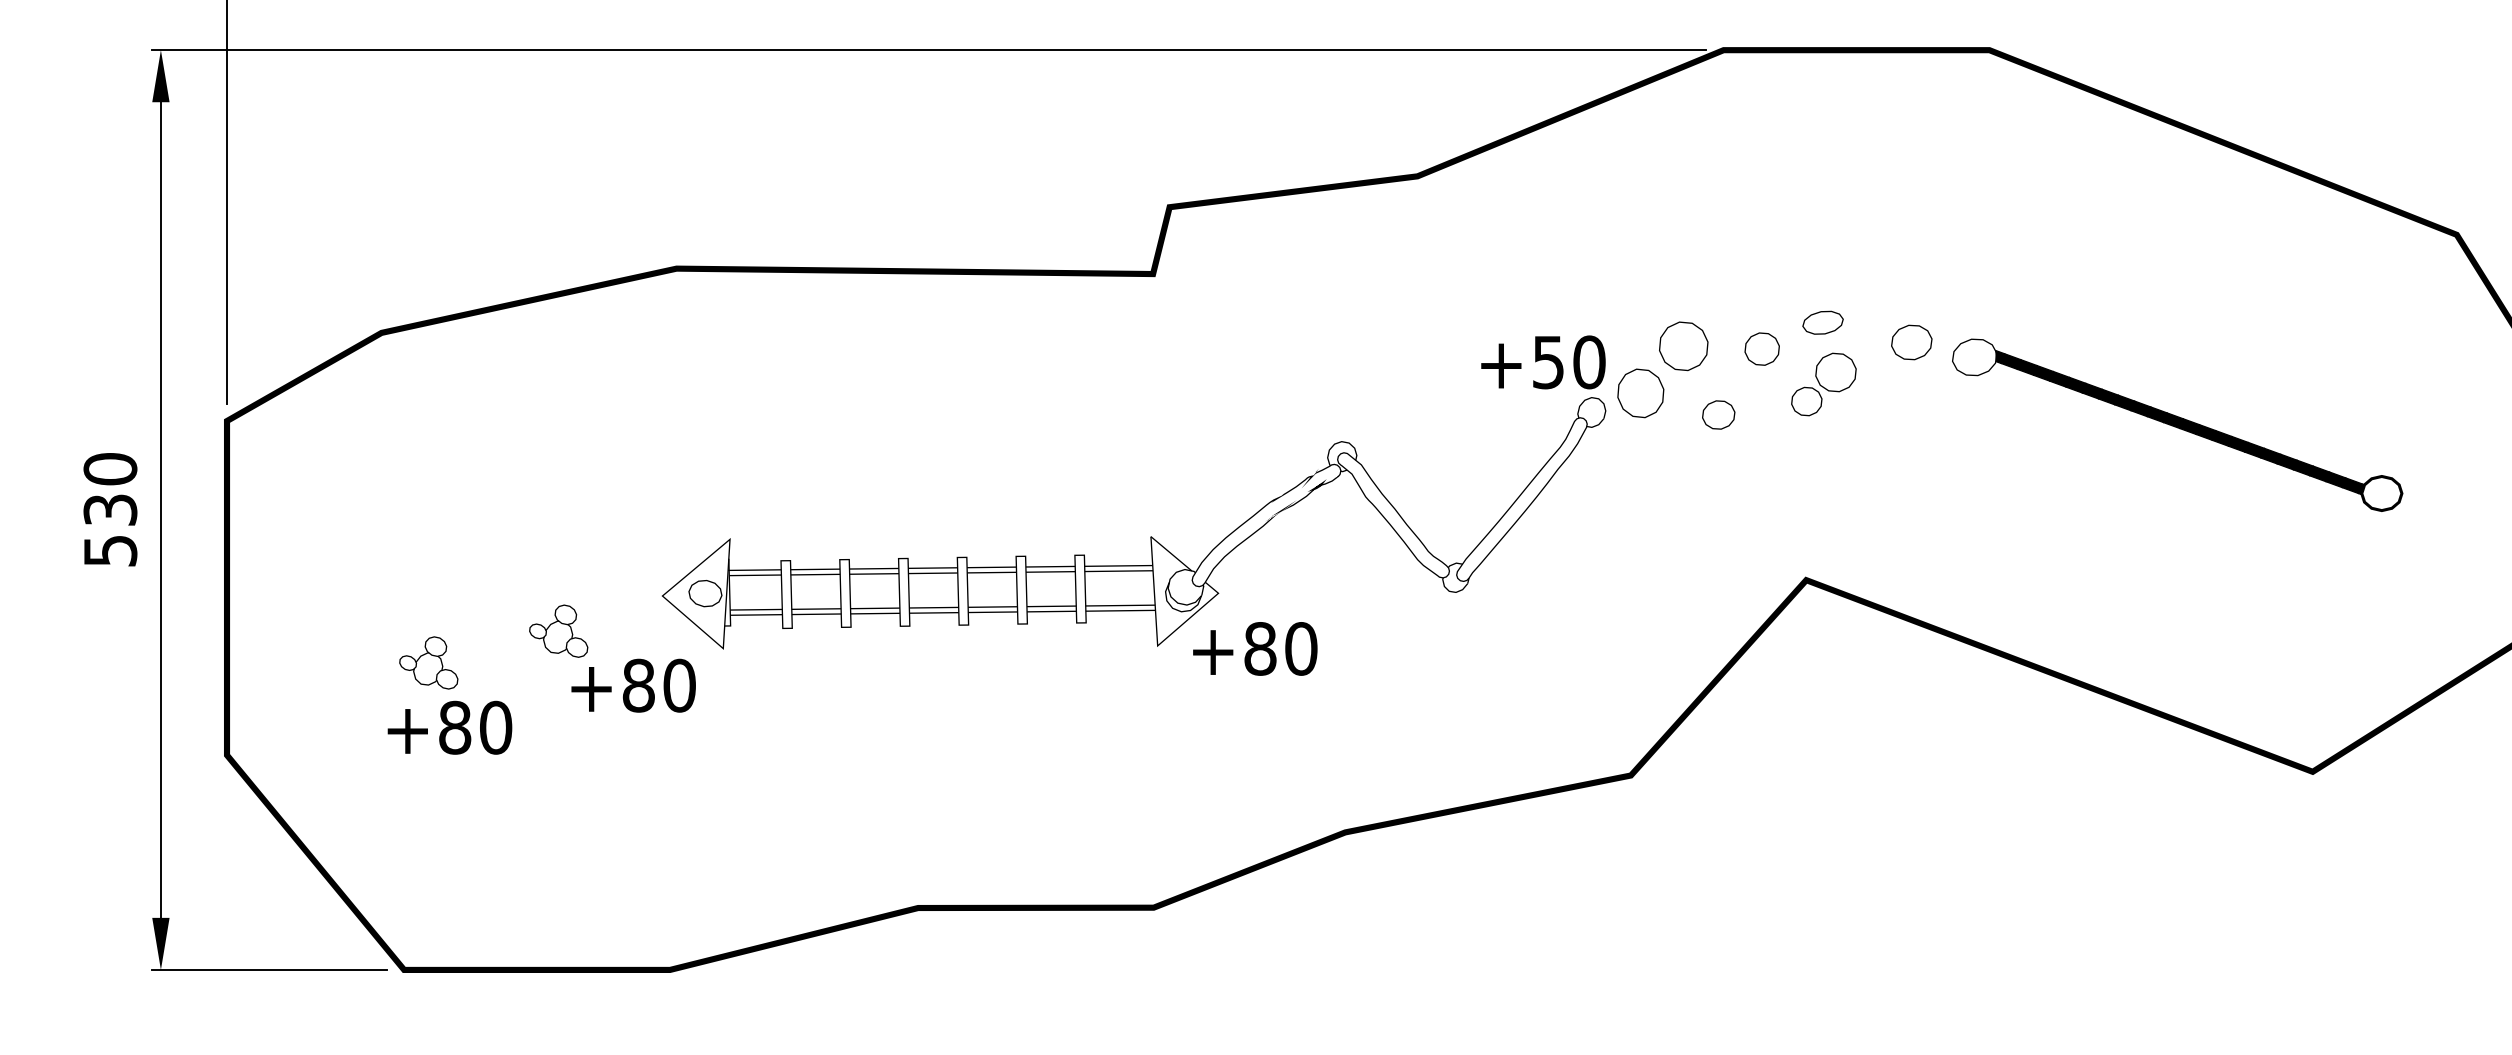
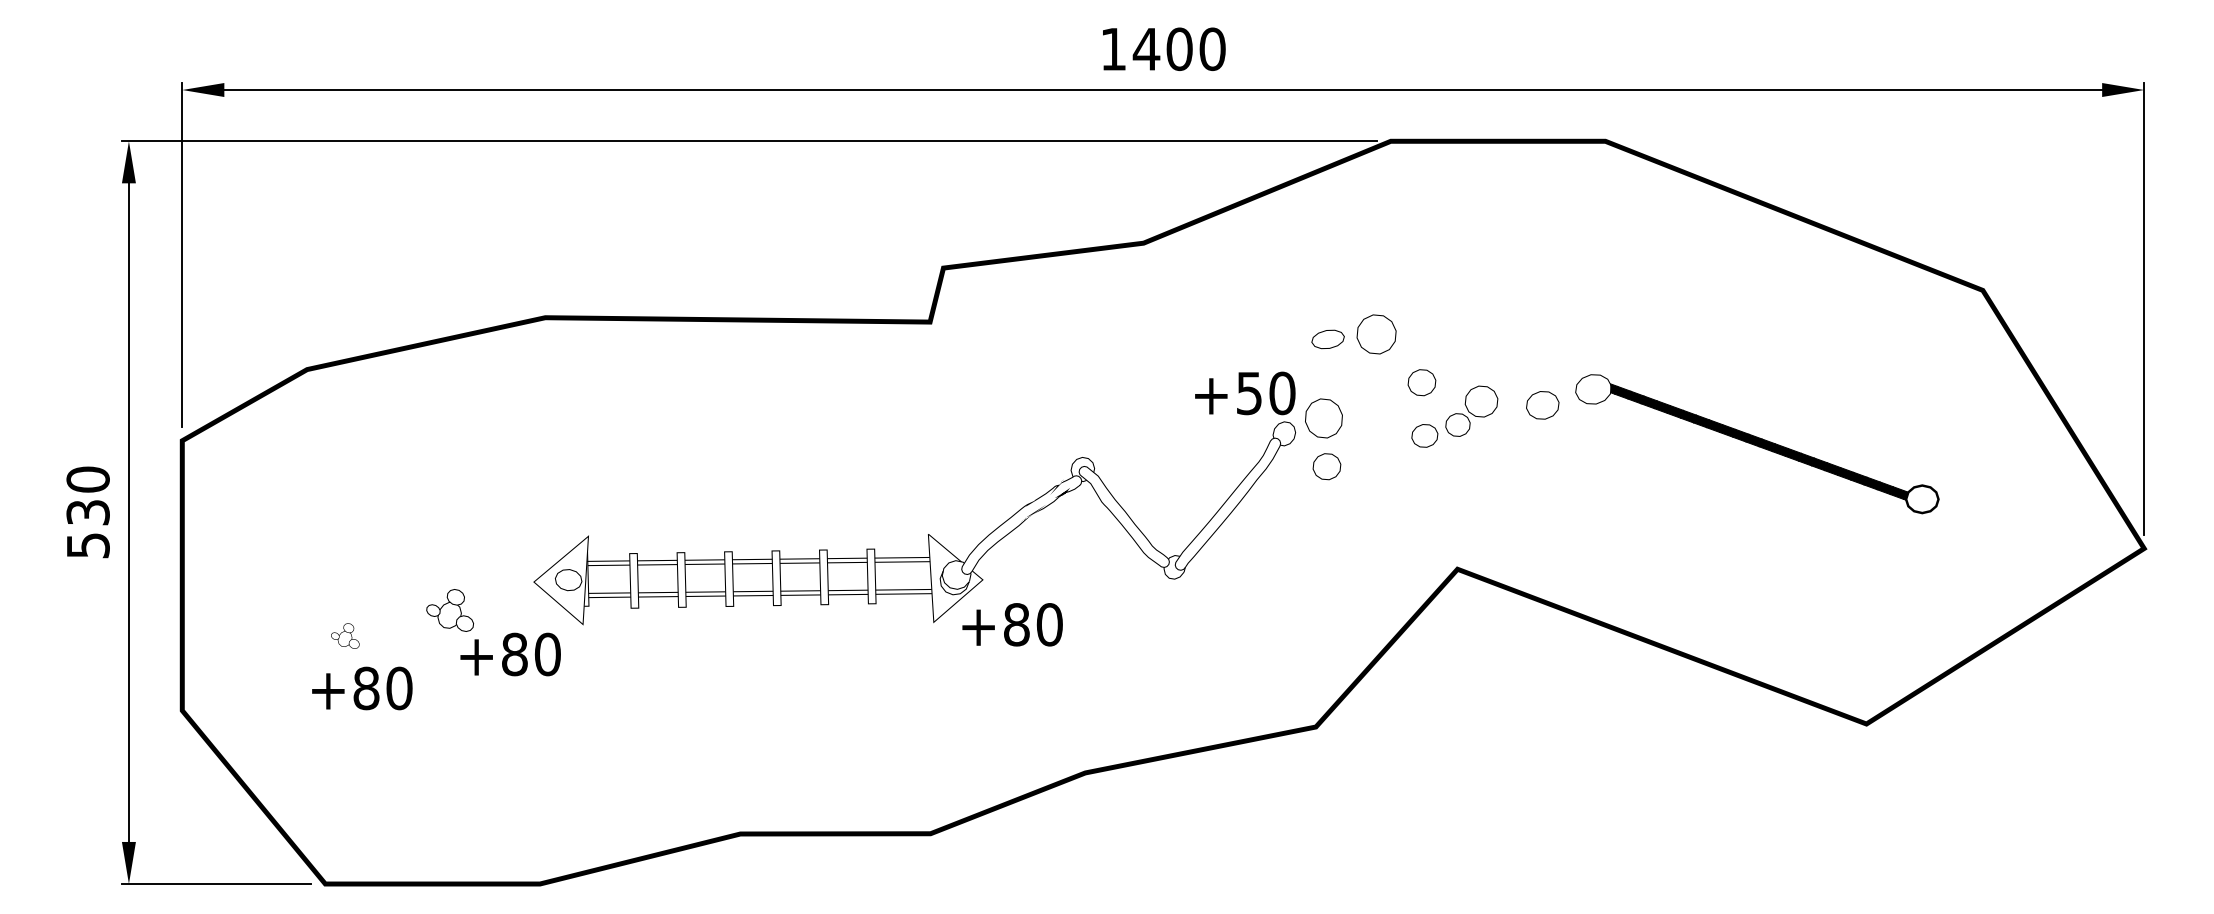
part: (1822, 322) -> (1327, 339), moved
part: (1911, 342) -> (1542, 405), moved
part: (1683, 346) -> (1376, 334), moved
part: (1718, 414) -> (1424, 435), moved
part: (1643, 452) -> (1326, 466), added
part: (429, 662) -> (345, 635), size x0.6

